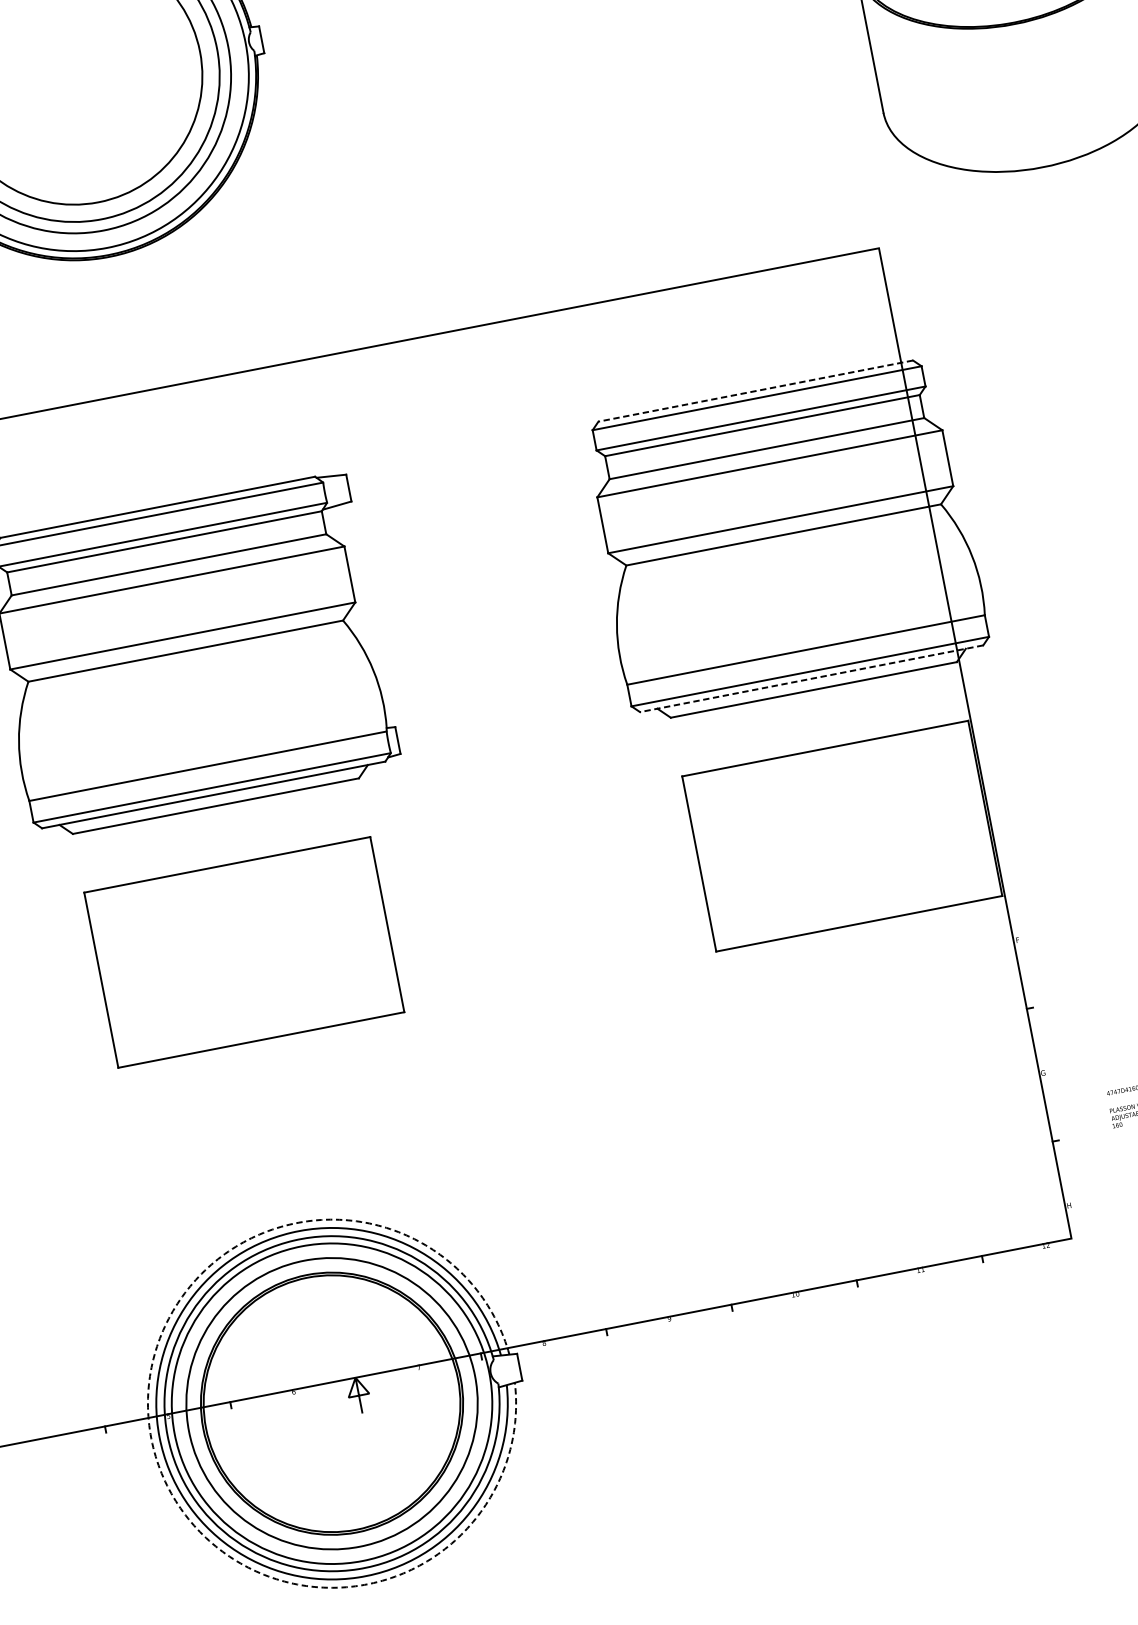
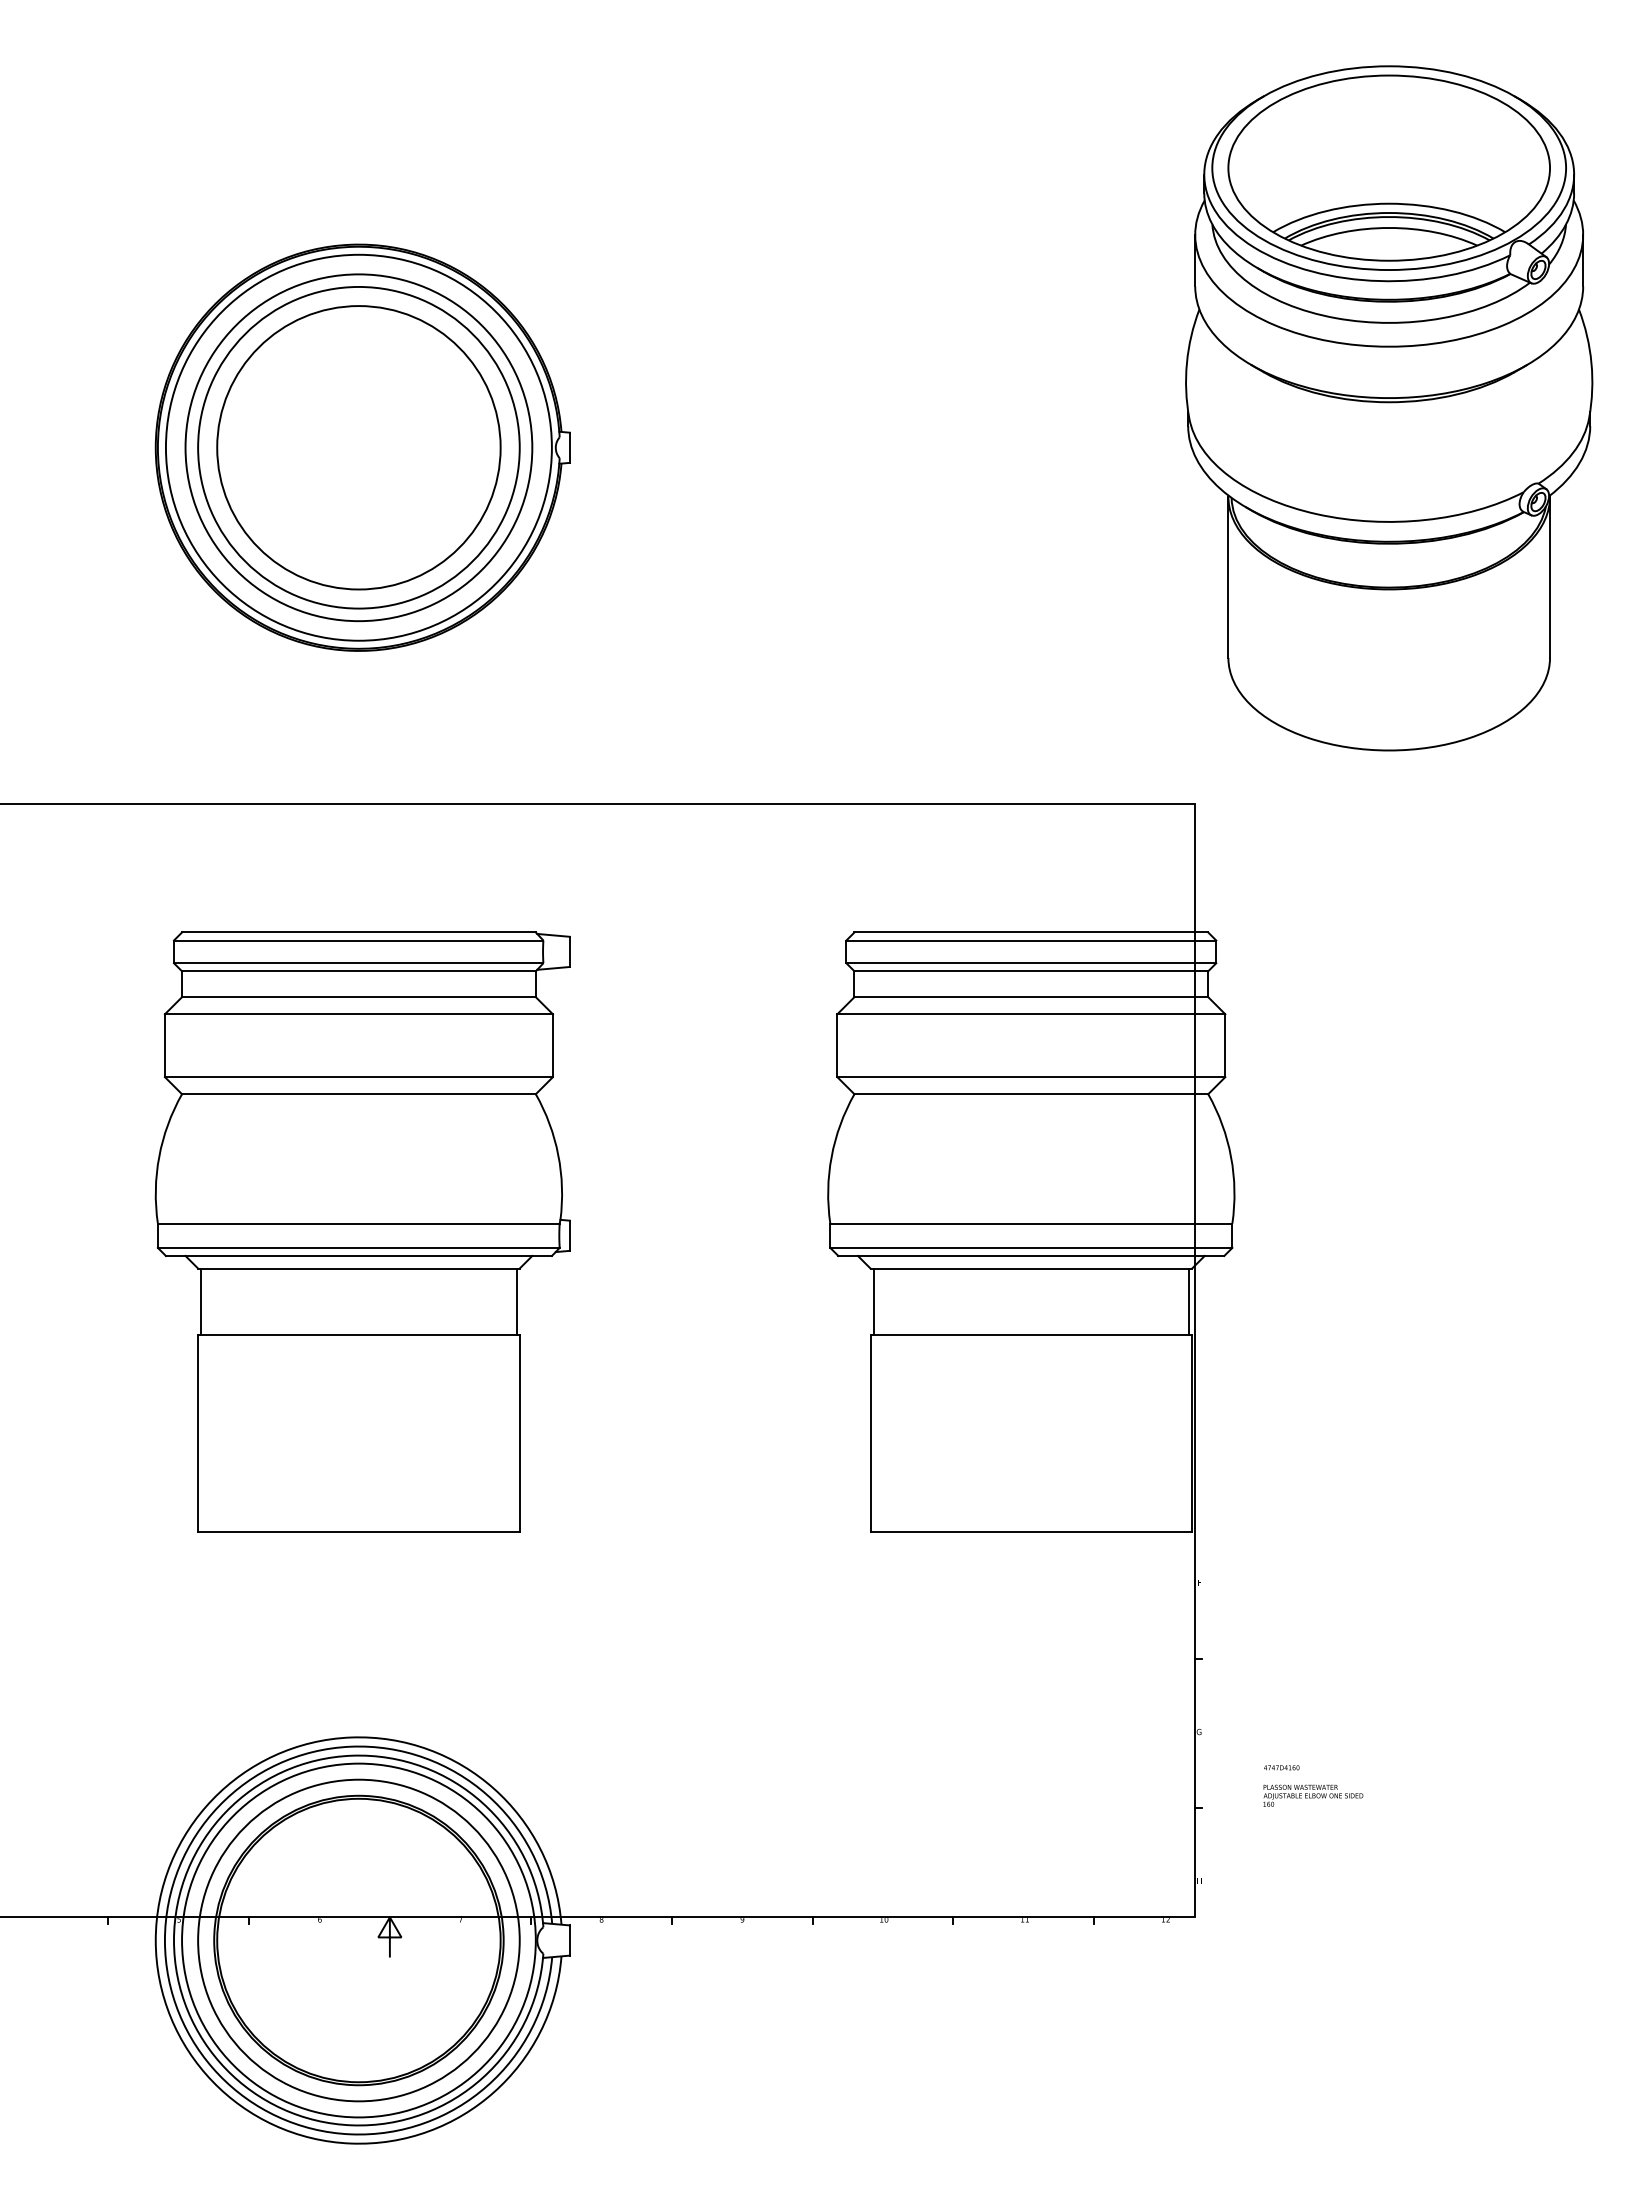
line: (755, 391) -> (1031, 932), dashed -> solid
line: (811, 678) -> (1031, 1255), dashed -> solid
line: (959, 692) -> (1188, 1301), added
line: (679, 746) -> (873, 1301), added
line: (361, 808) -> (516, 1301), added
line: (81, 862) -> (201, 1301), added
arc: (151, 1438) -> (155, 1940), dashed -> solid

